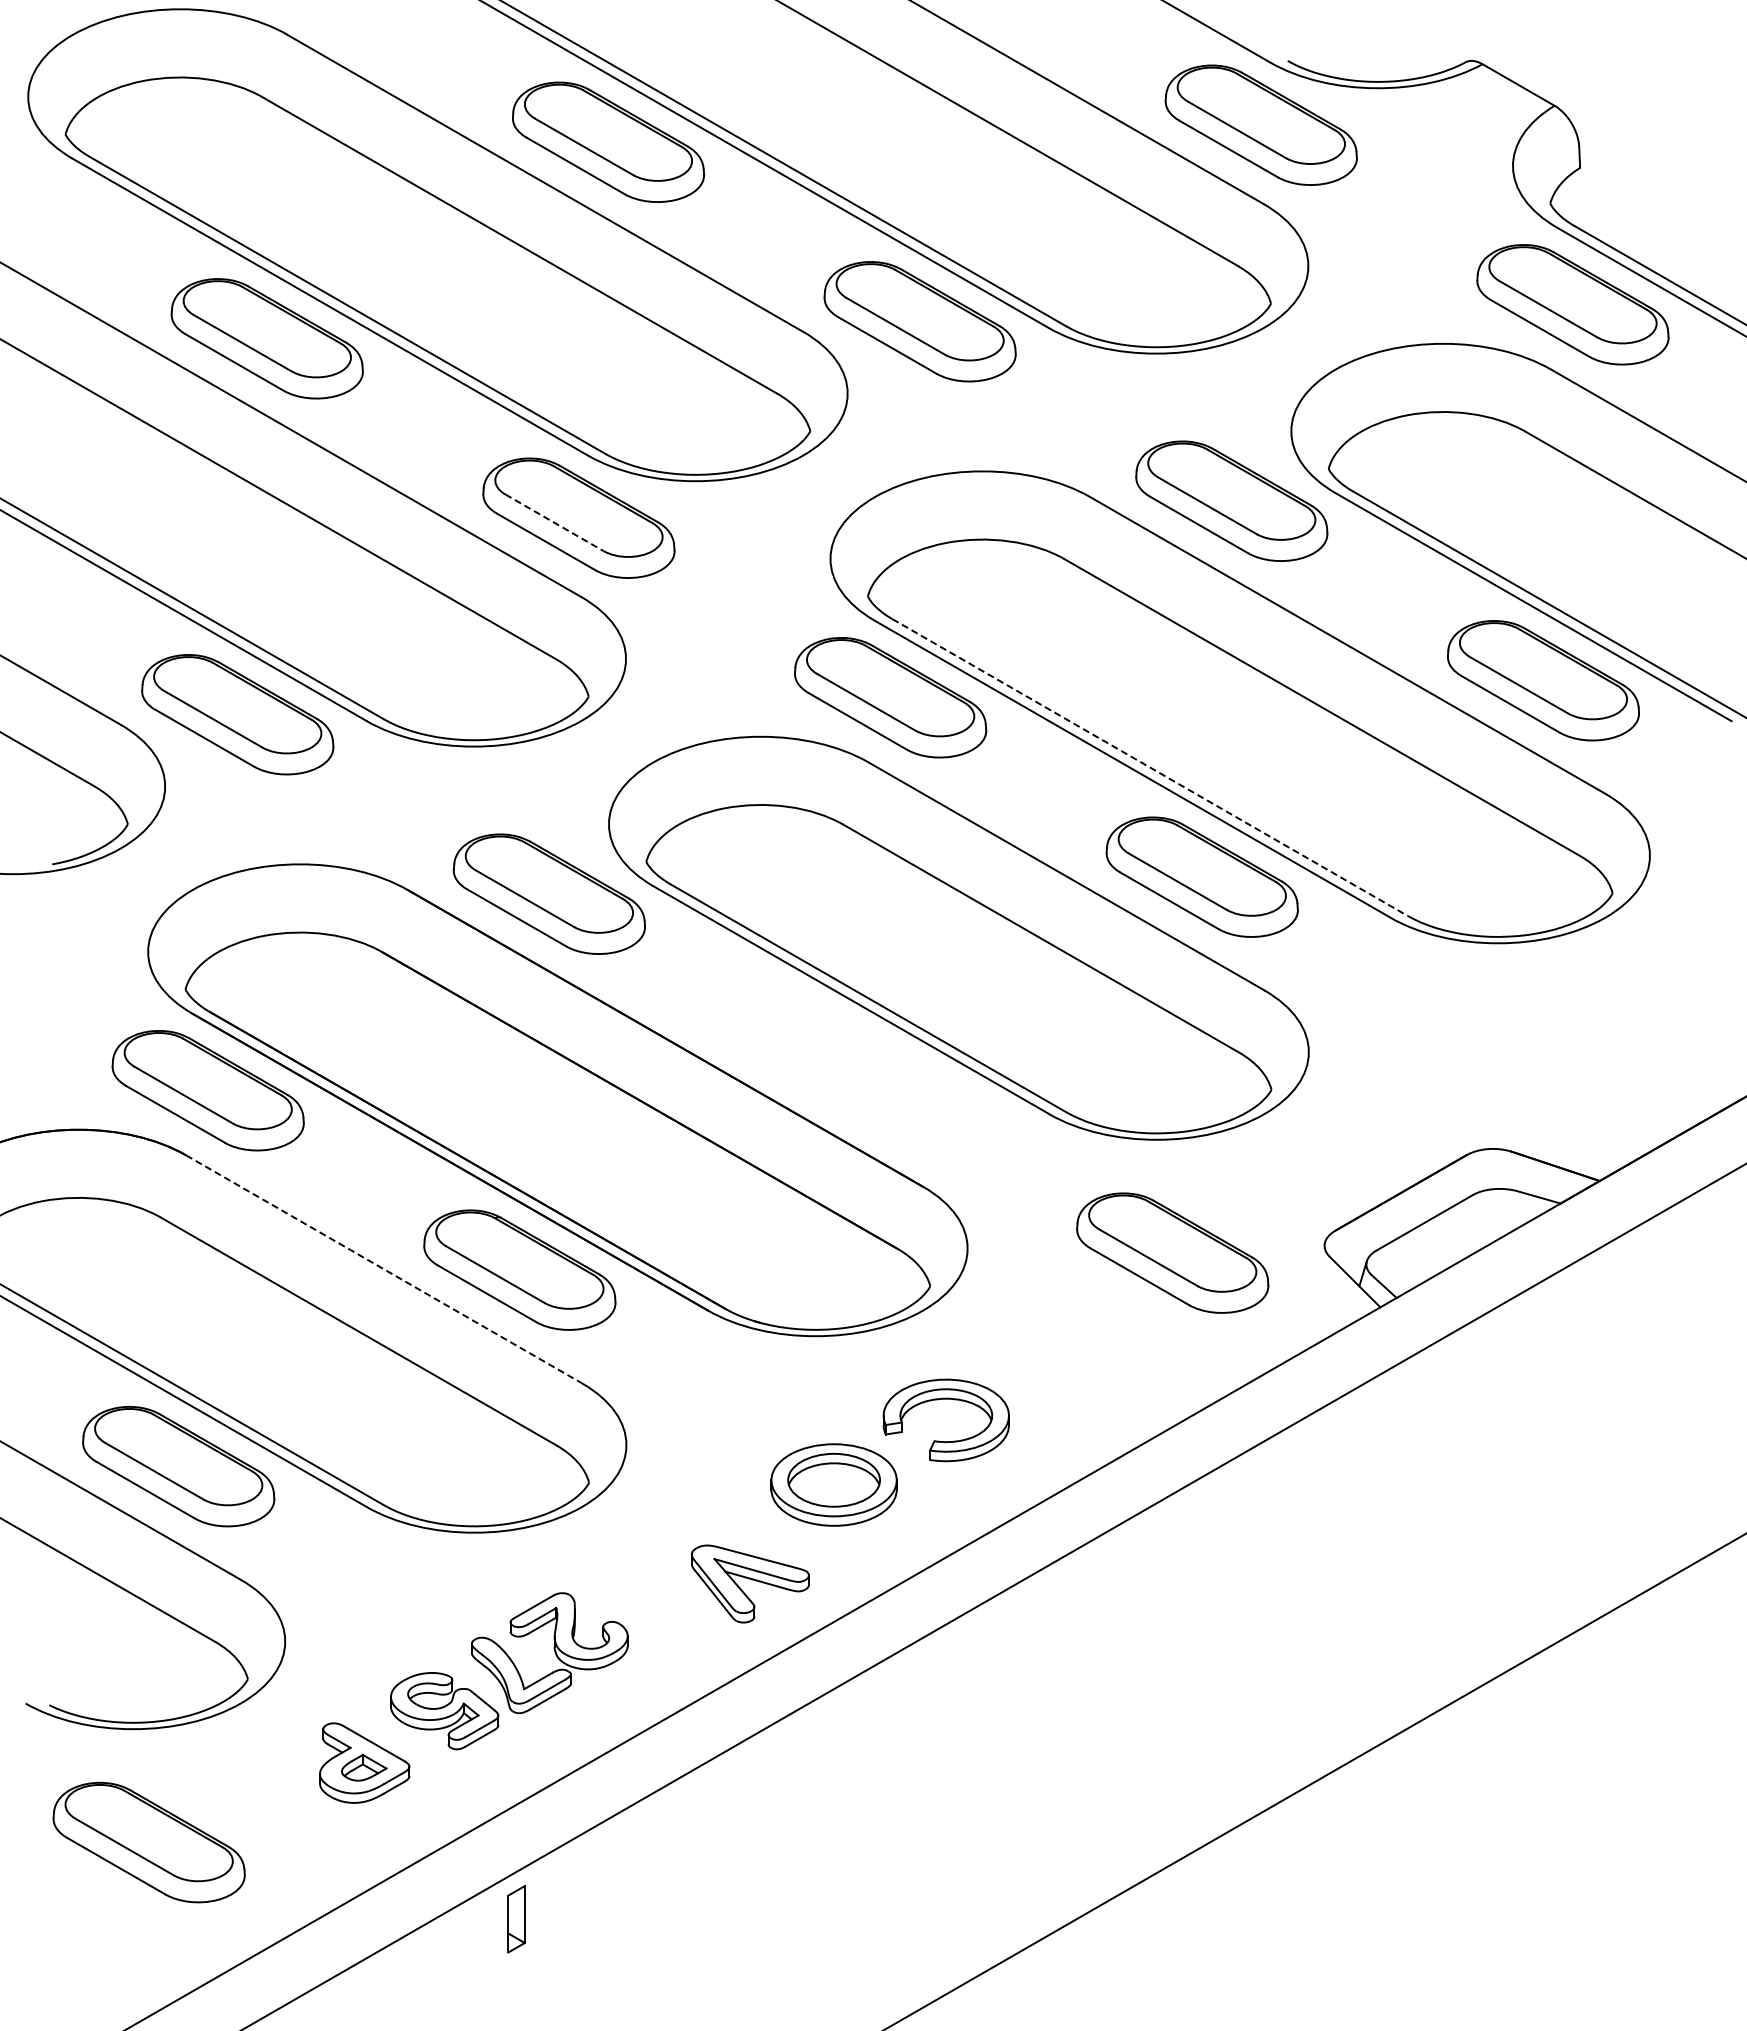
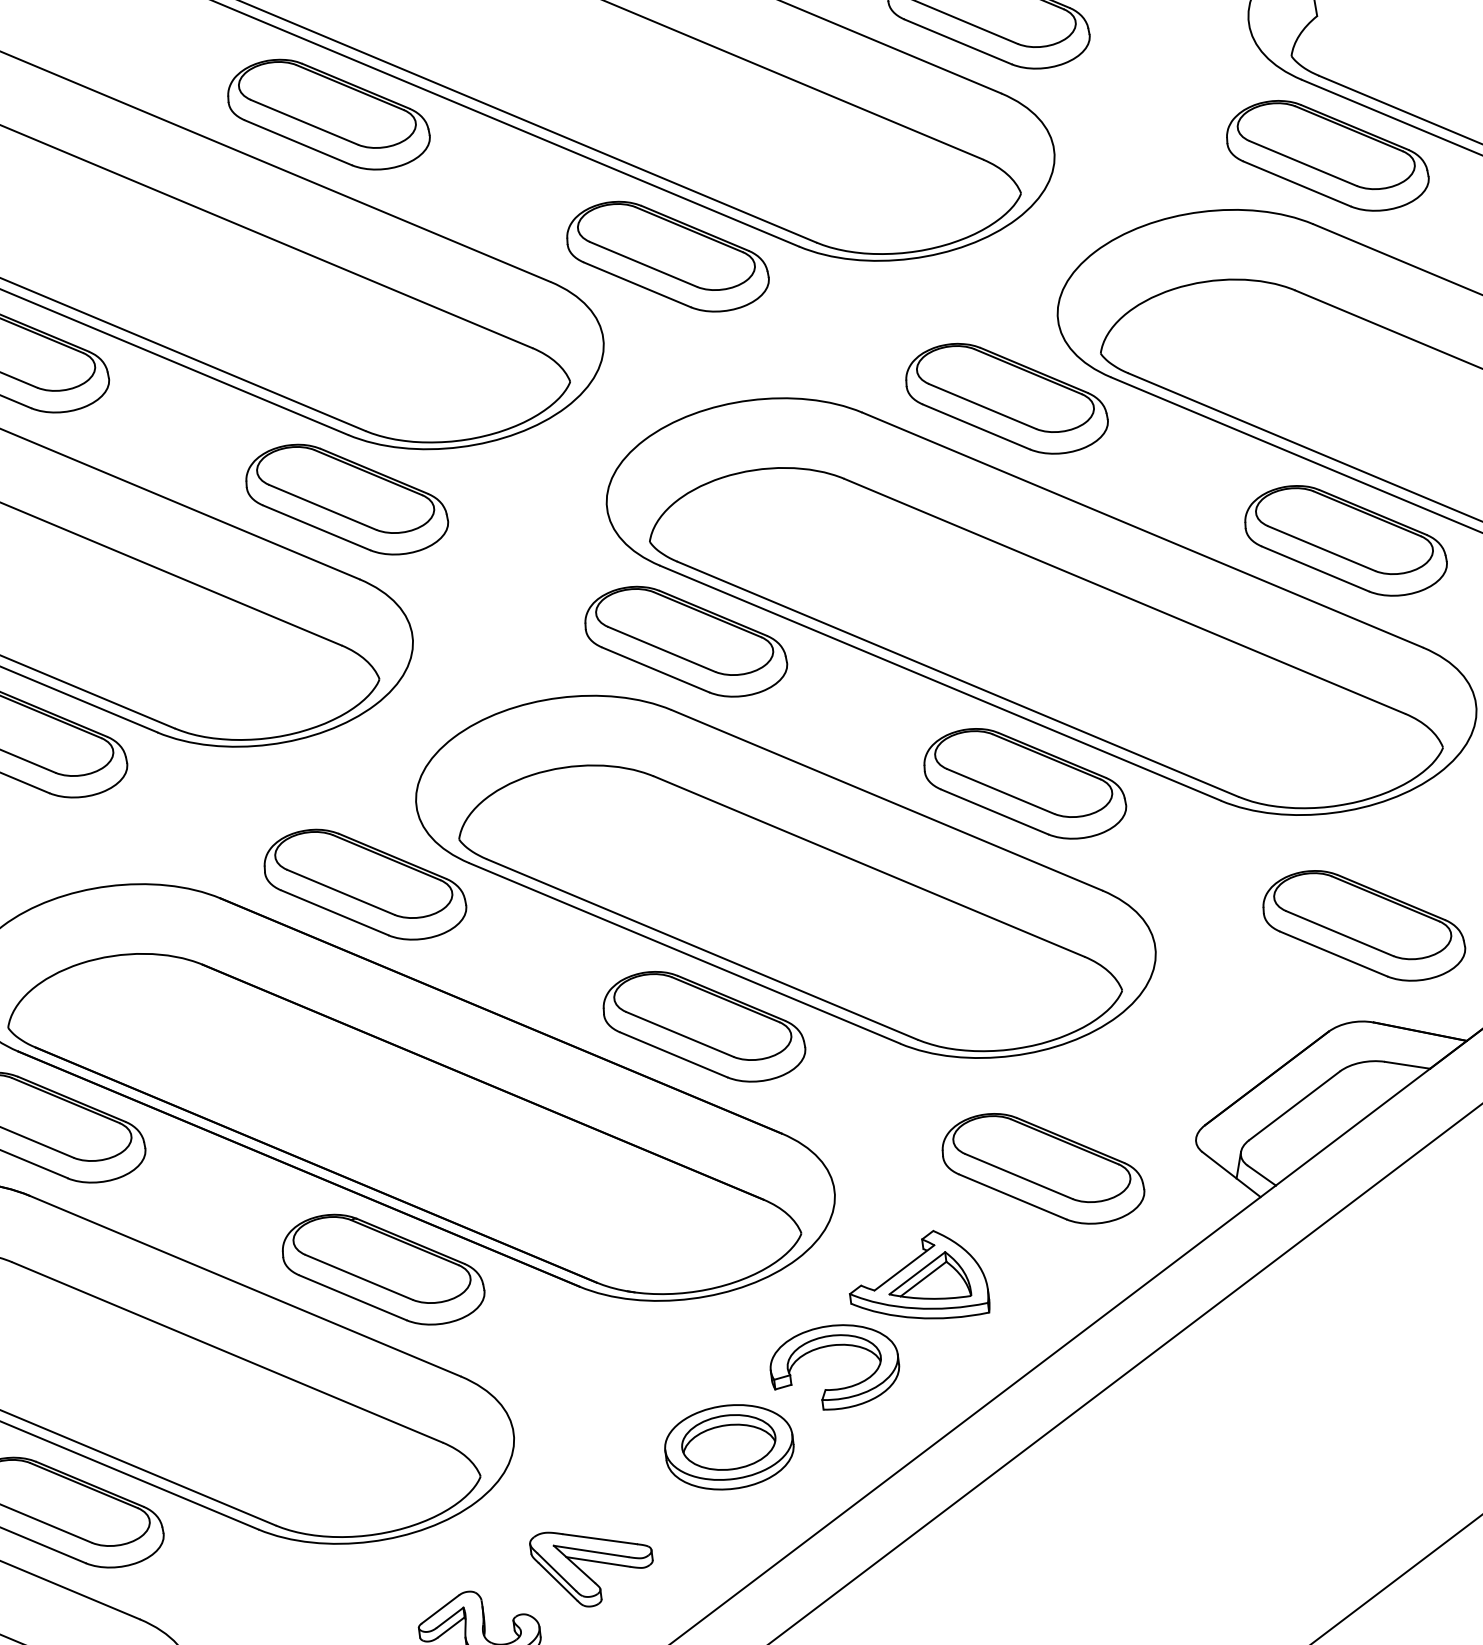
line: (554, 522) -> (322, 507), dashed -> solid
line: (1150, 767) -> (958, 679), dashed -> solid
part: (1513, 1056) -> (1363, 925), added
part: (860, 1073) -> (703, 1026), added
line: (384, 1269) -> (245, 1286), dashed -> solid
part: (1036, 1343) -> (916, 1277), added
part: (749, 1583) -> (592, 1566), moved

